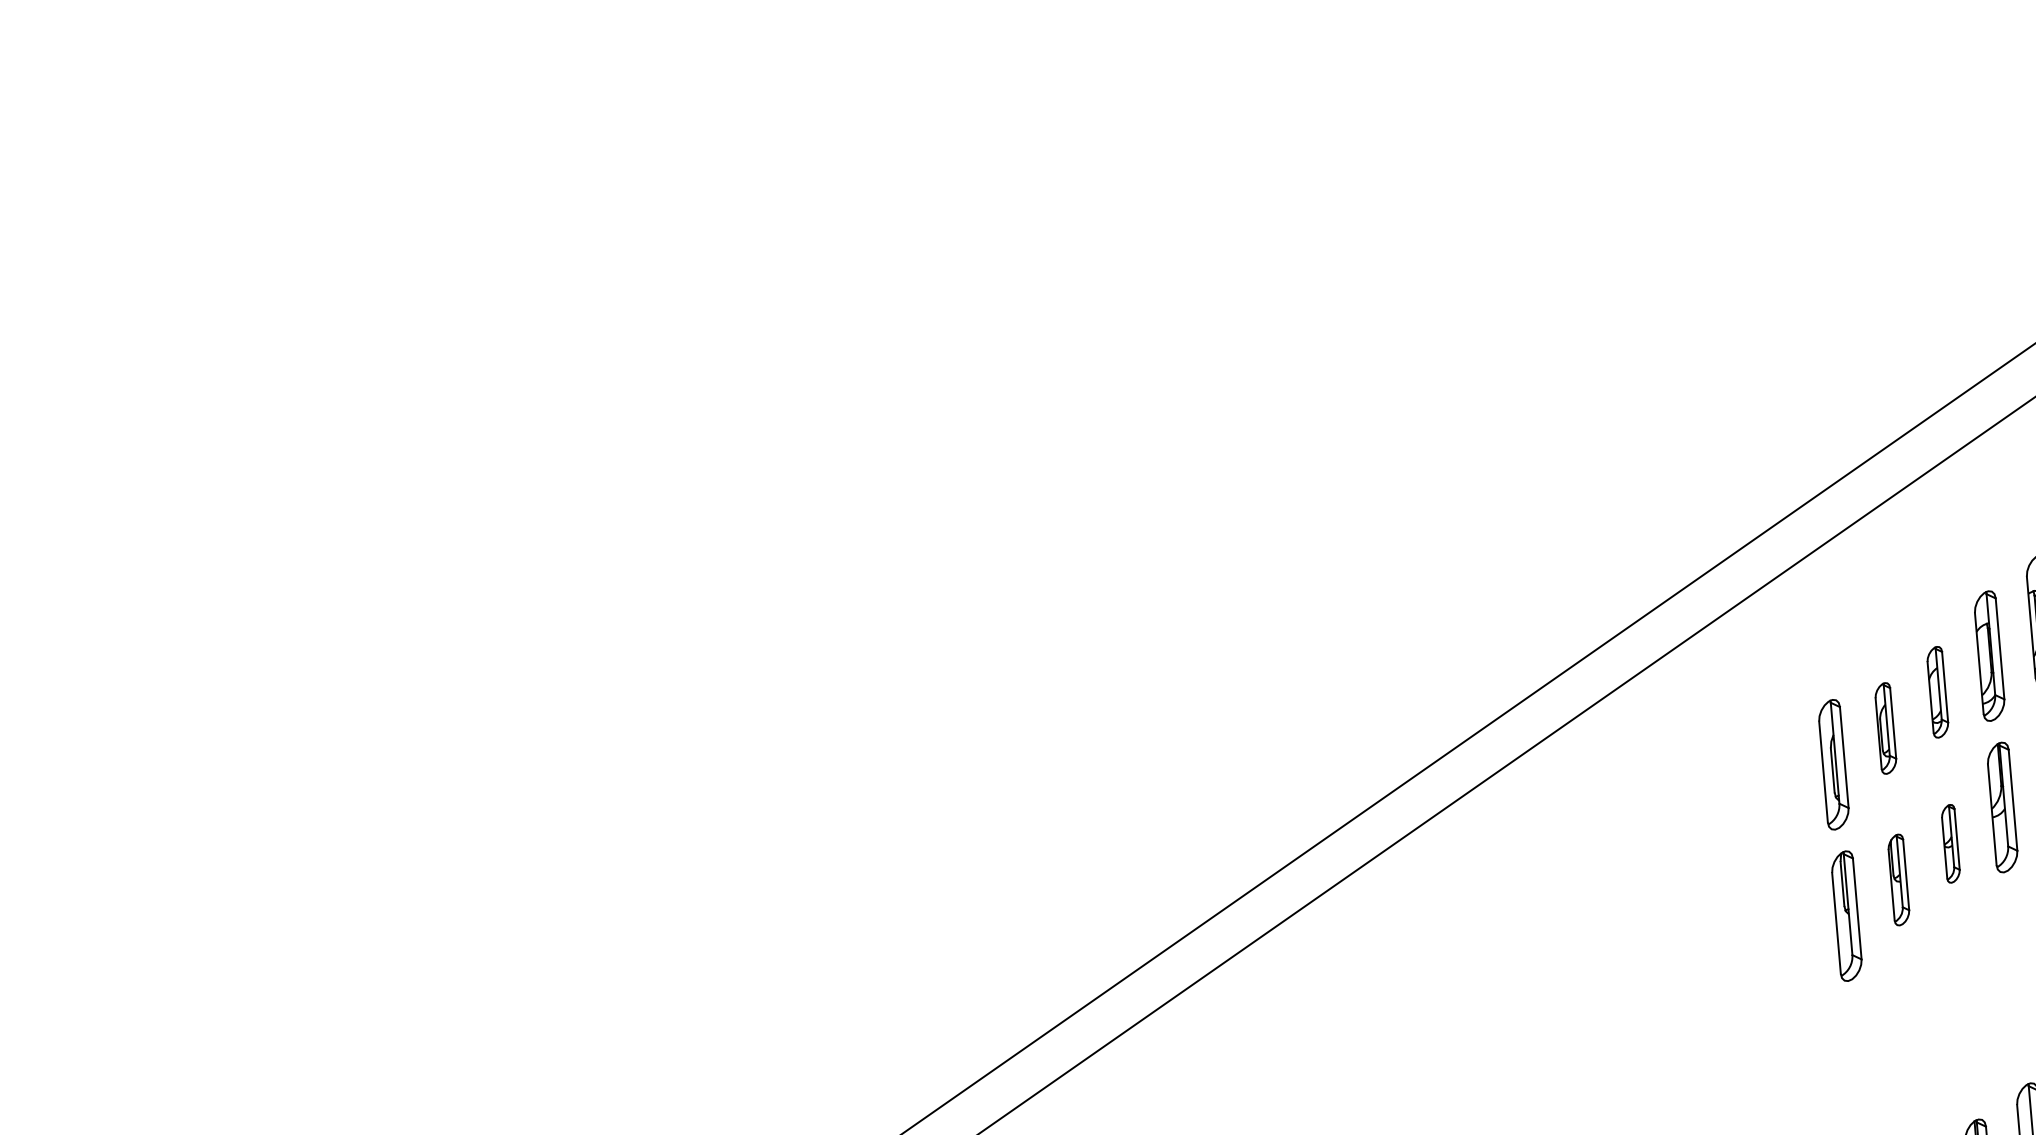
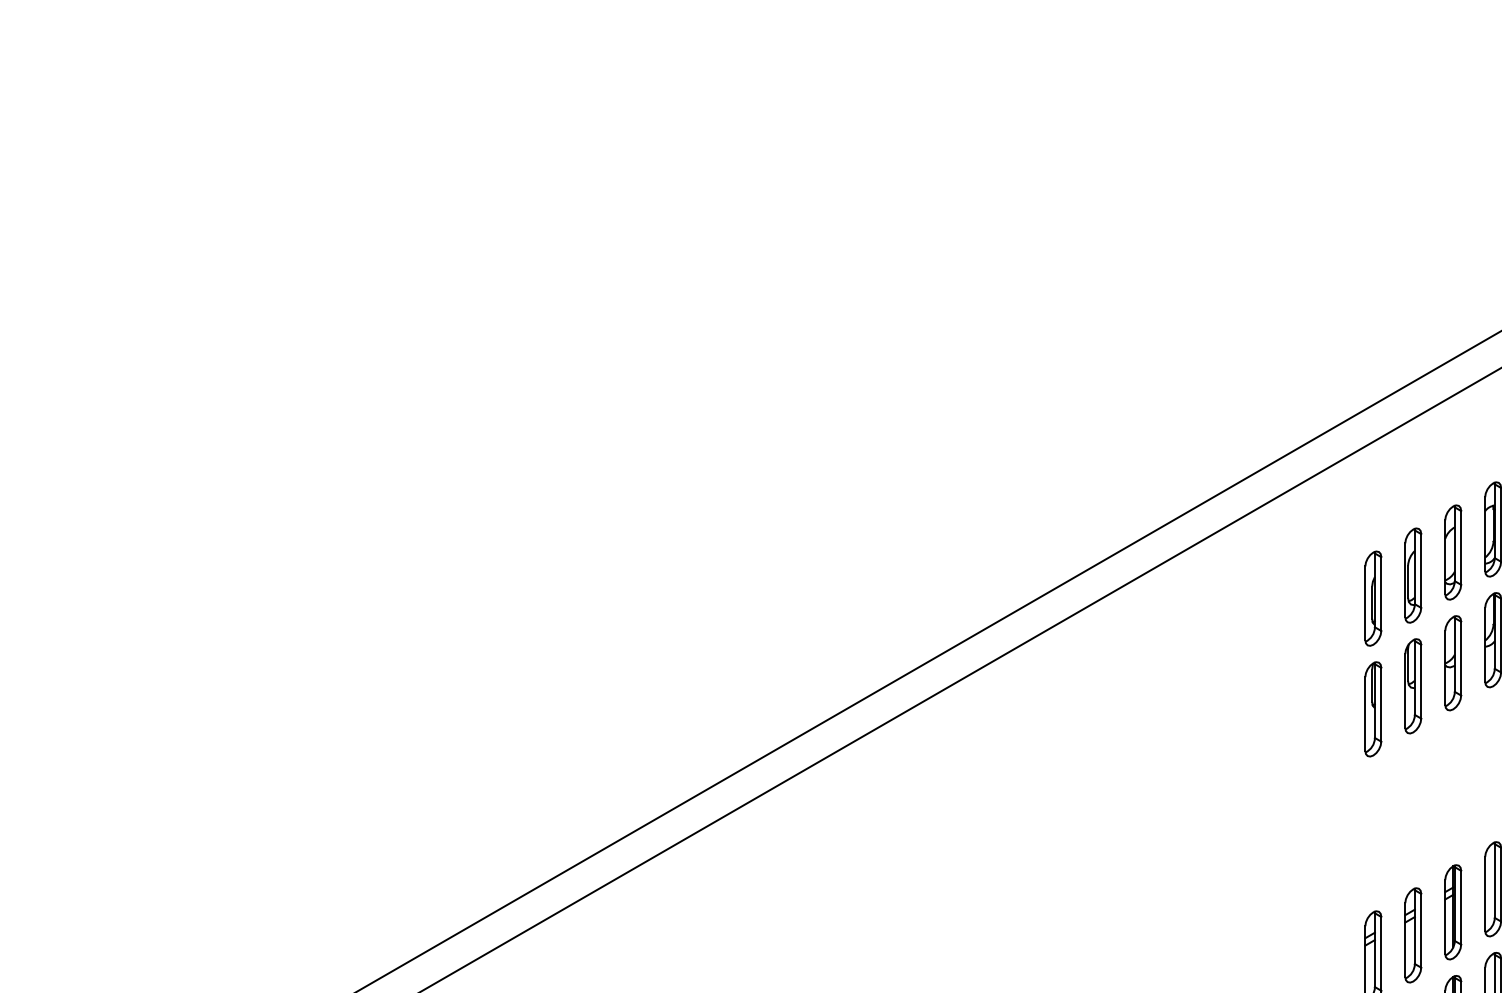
part: (1938, 692) -> (1453, 552), size x1.43
part: (1886, 728) -> (1413, 575), size x1.43
part: (1951, 844) -> (1453, 663), size x1.67
part: (1899, 880) -> (1413, 686), size x1.43

